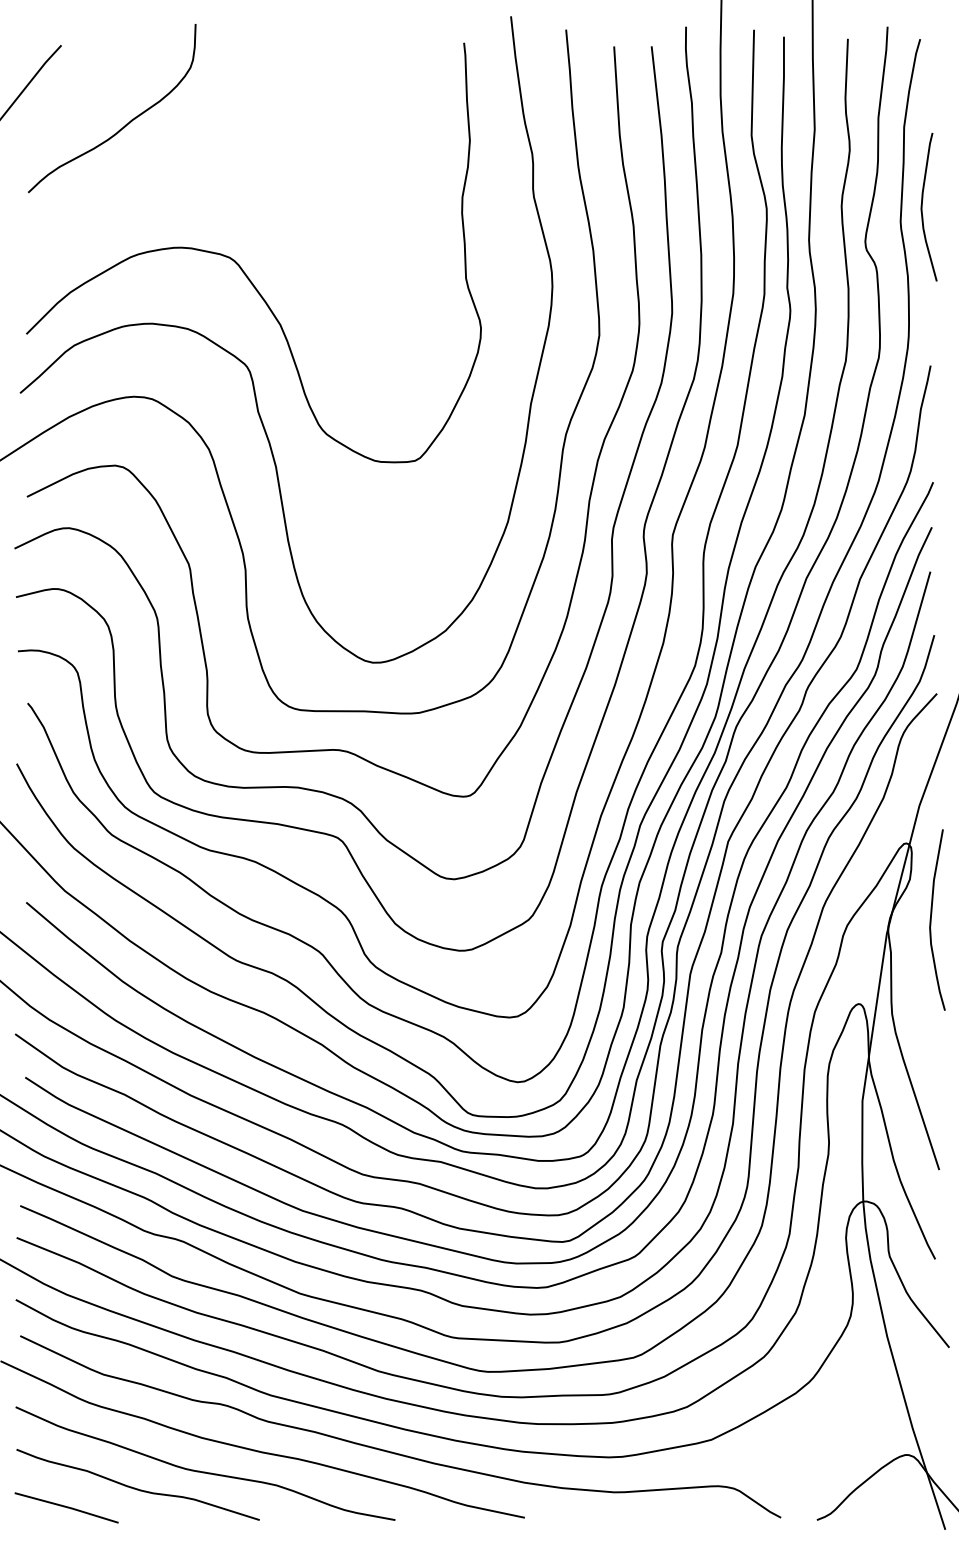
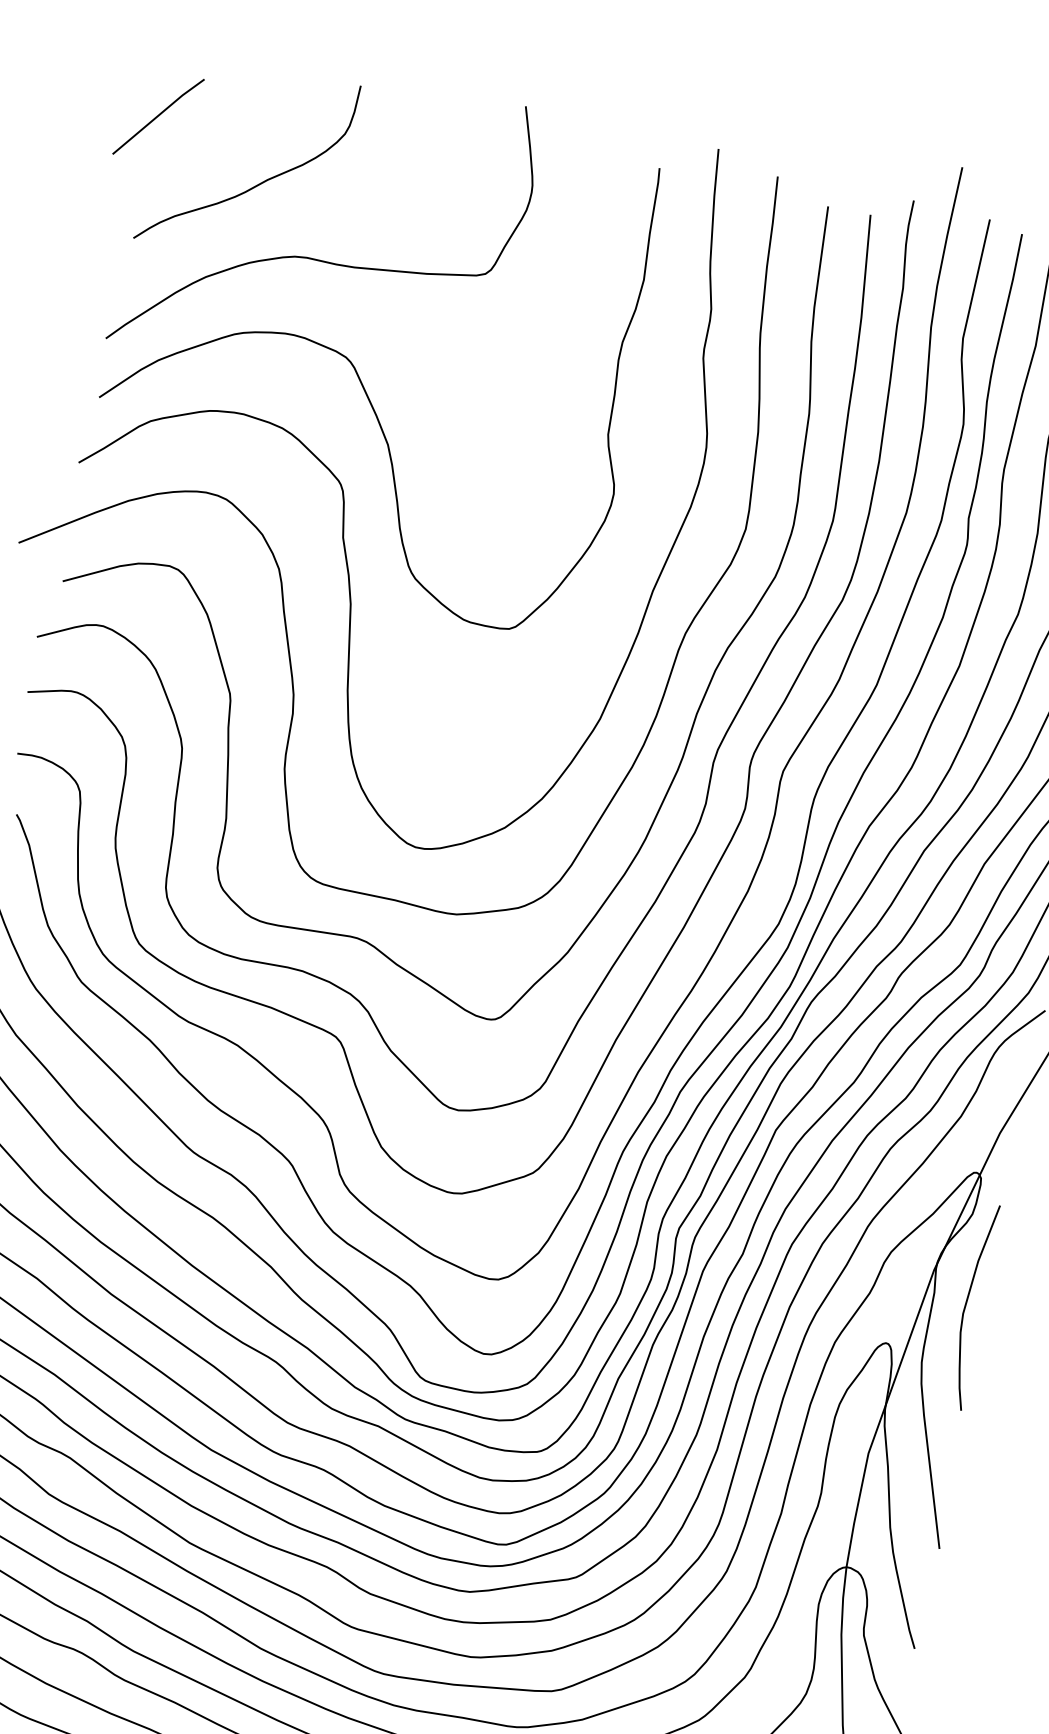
curve: (187, 178) -> (316, 258), added
curve: (931, 919) -> (966, 1304), moved

